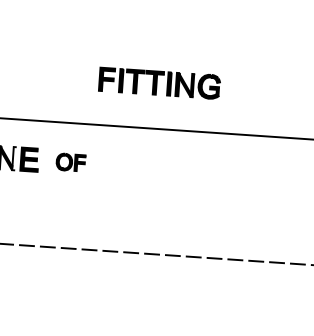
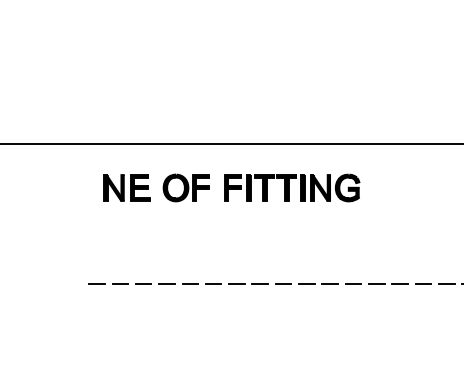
part: (160, 82) -> (292, 187), moved
fill: (13, 158) -> (122, 187), added
part: (70, 162) -> (185, 187), size x1.43

